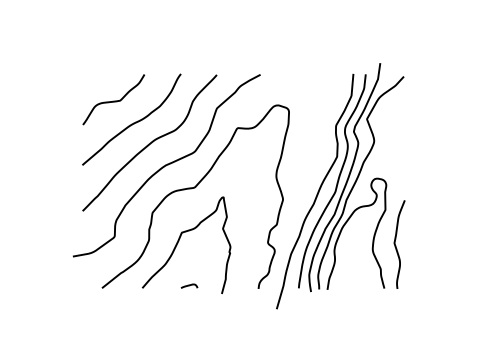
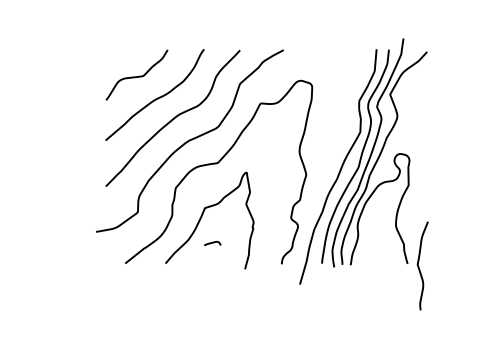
curve: (396, 245) -> (419, 266), moved
curve: (189, 285) -> (212, 242), moved

